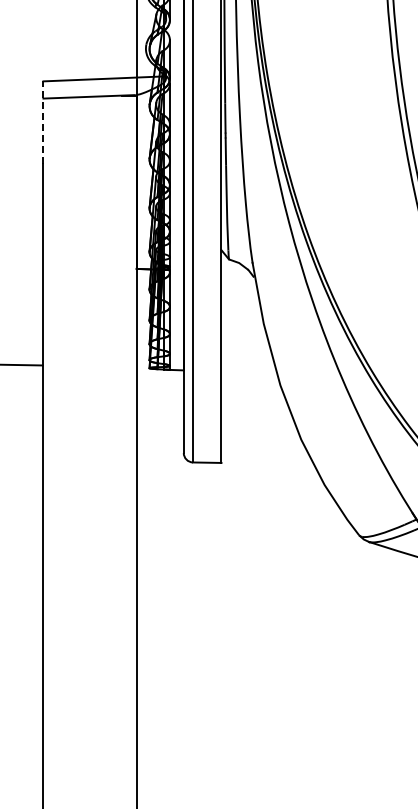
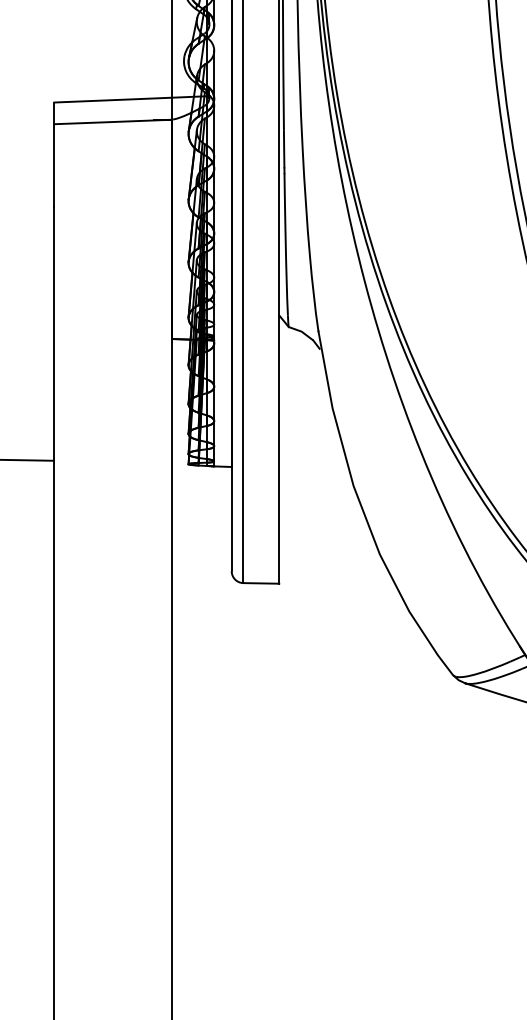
line: (42, 122) -> (53, 154), dashed -> solid

